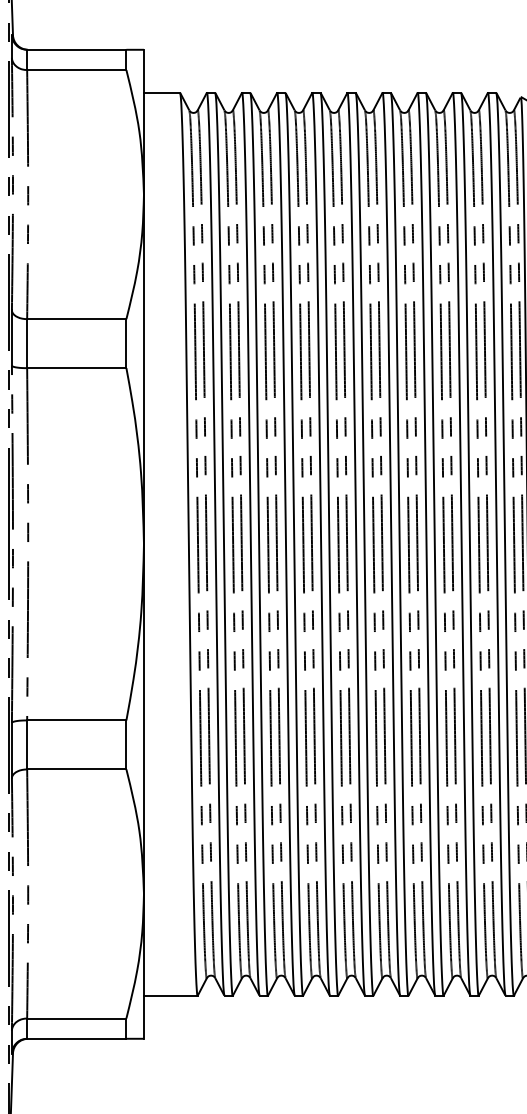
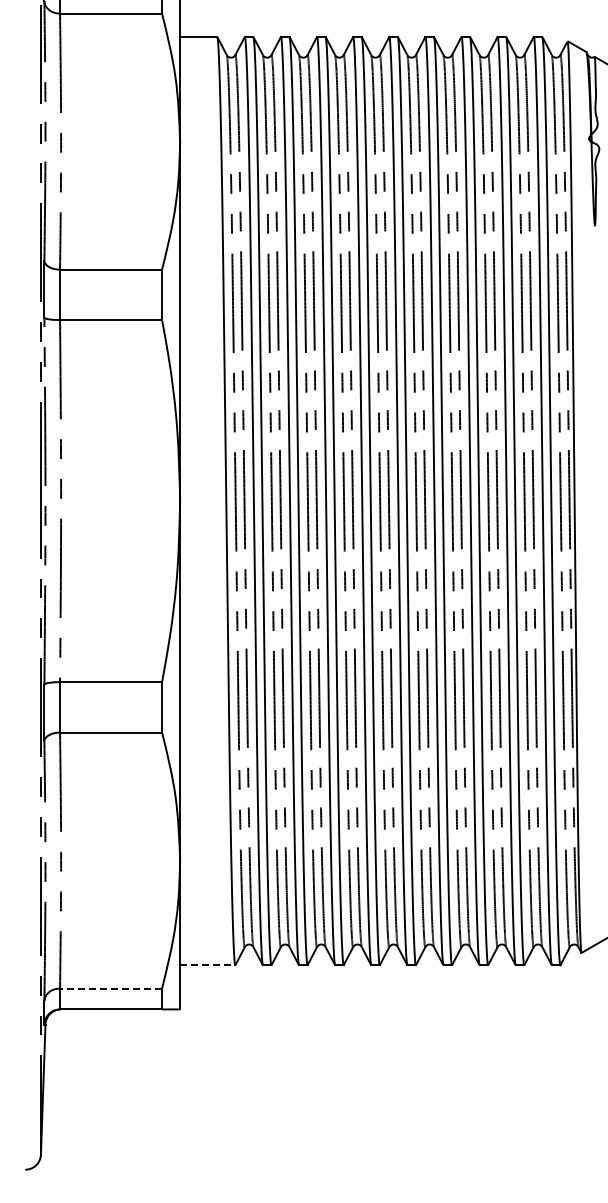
line: (170, 996) -> (207, 965), solid -> dashed
line: (76, 1018) -> (110, 988), solid -> dashed

